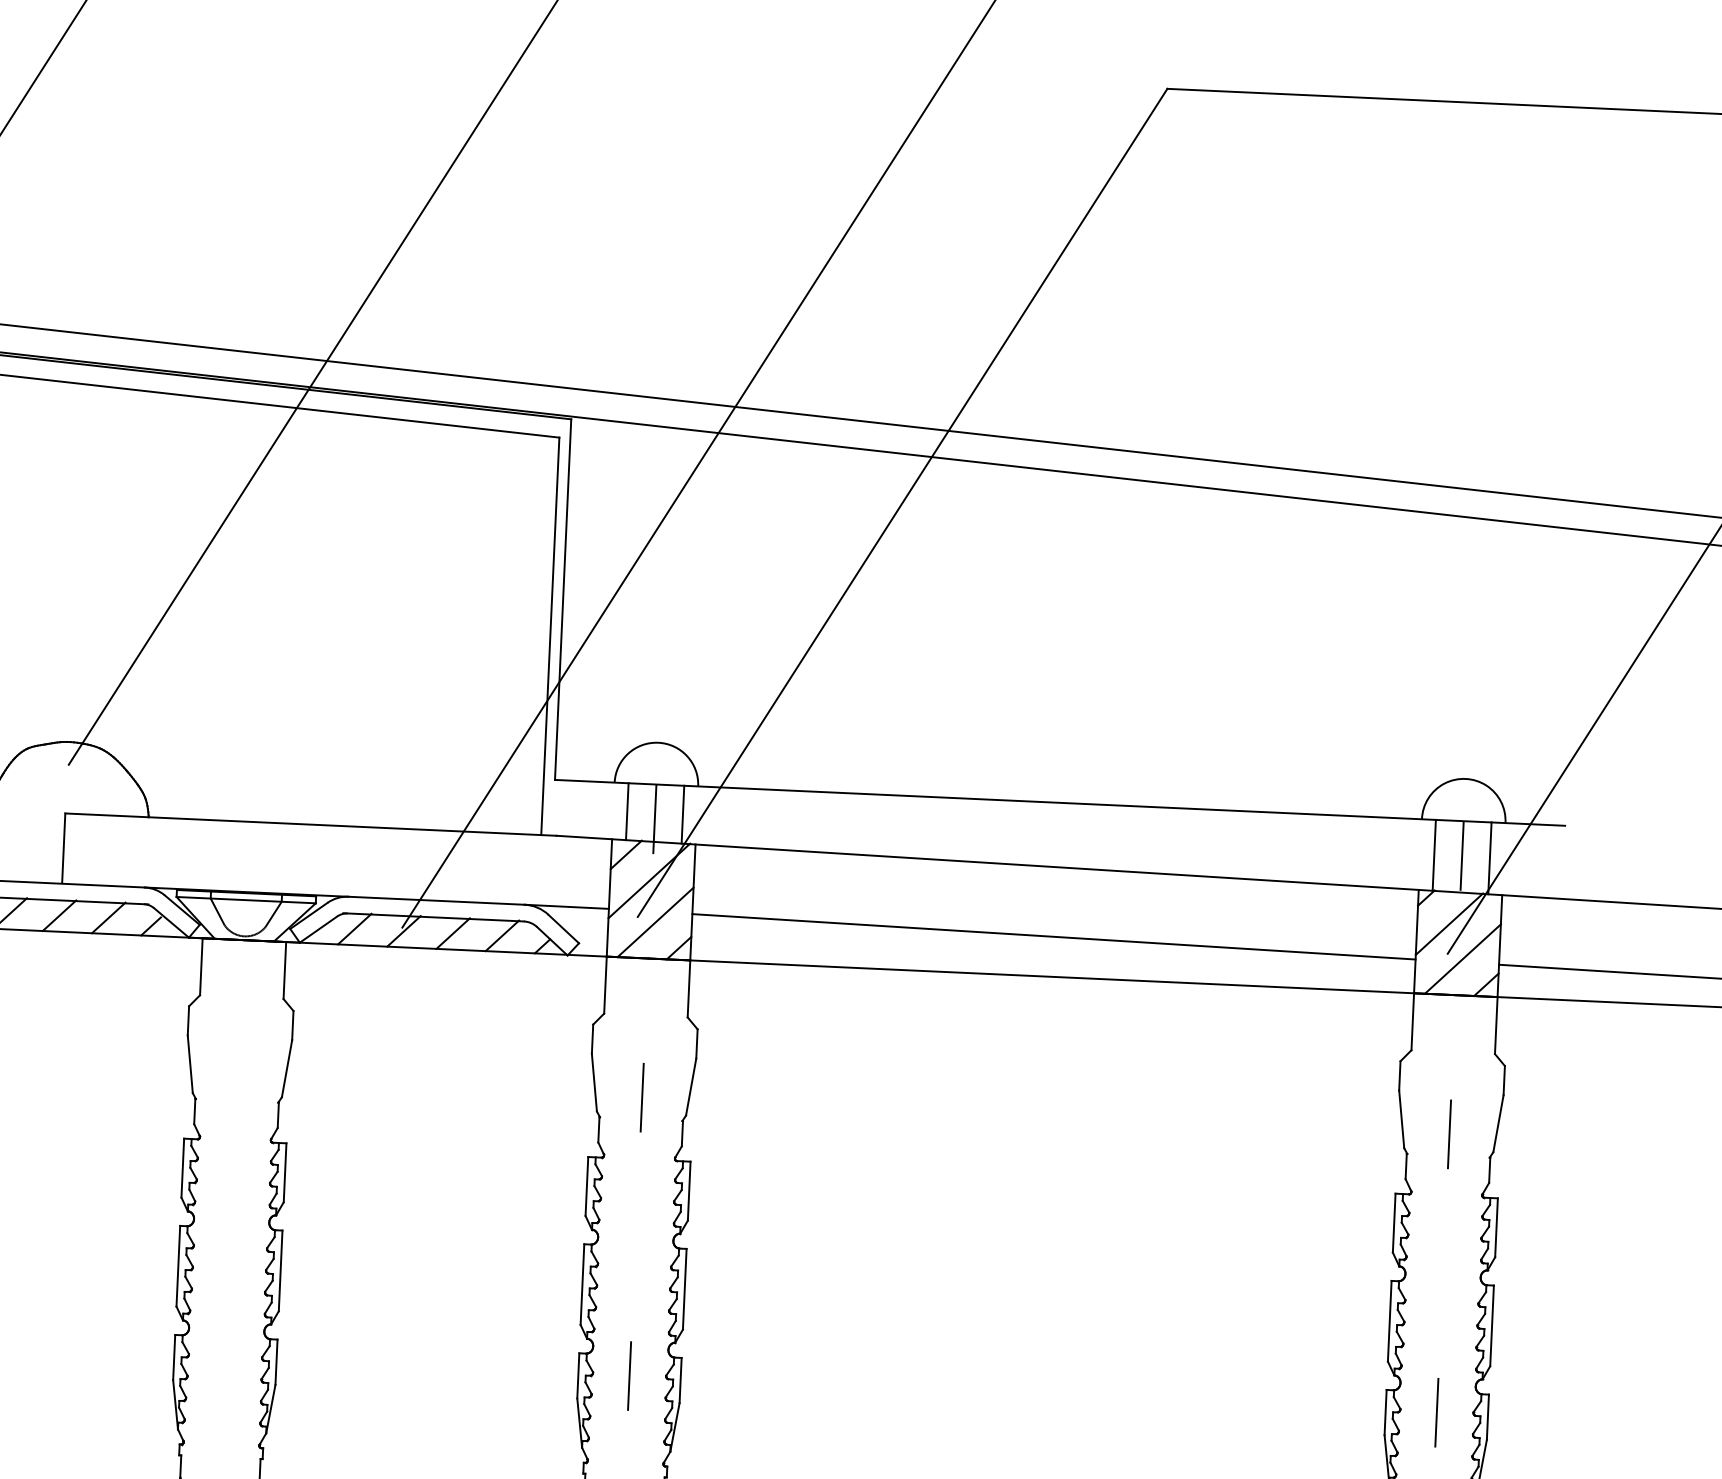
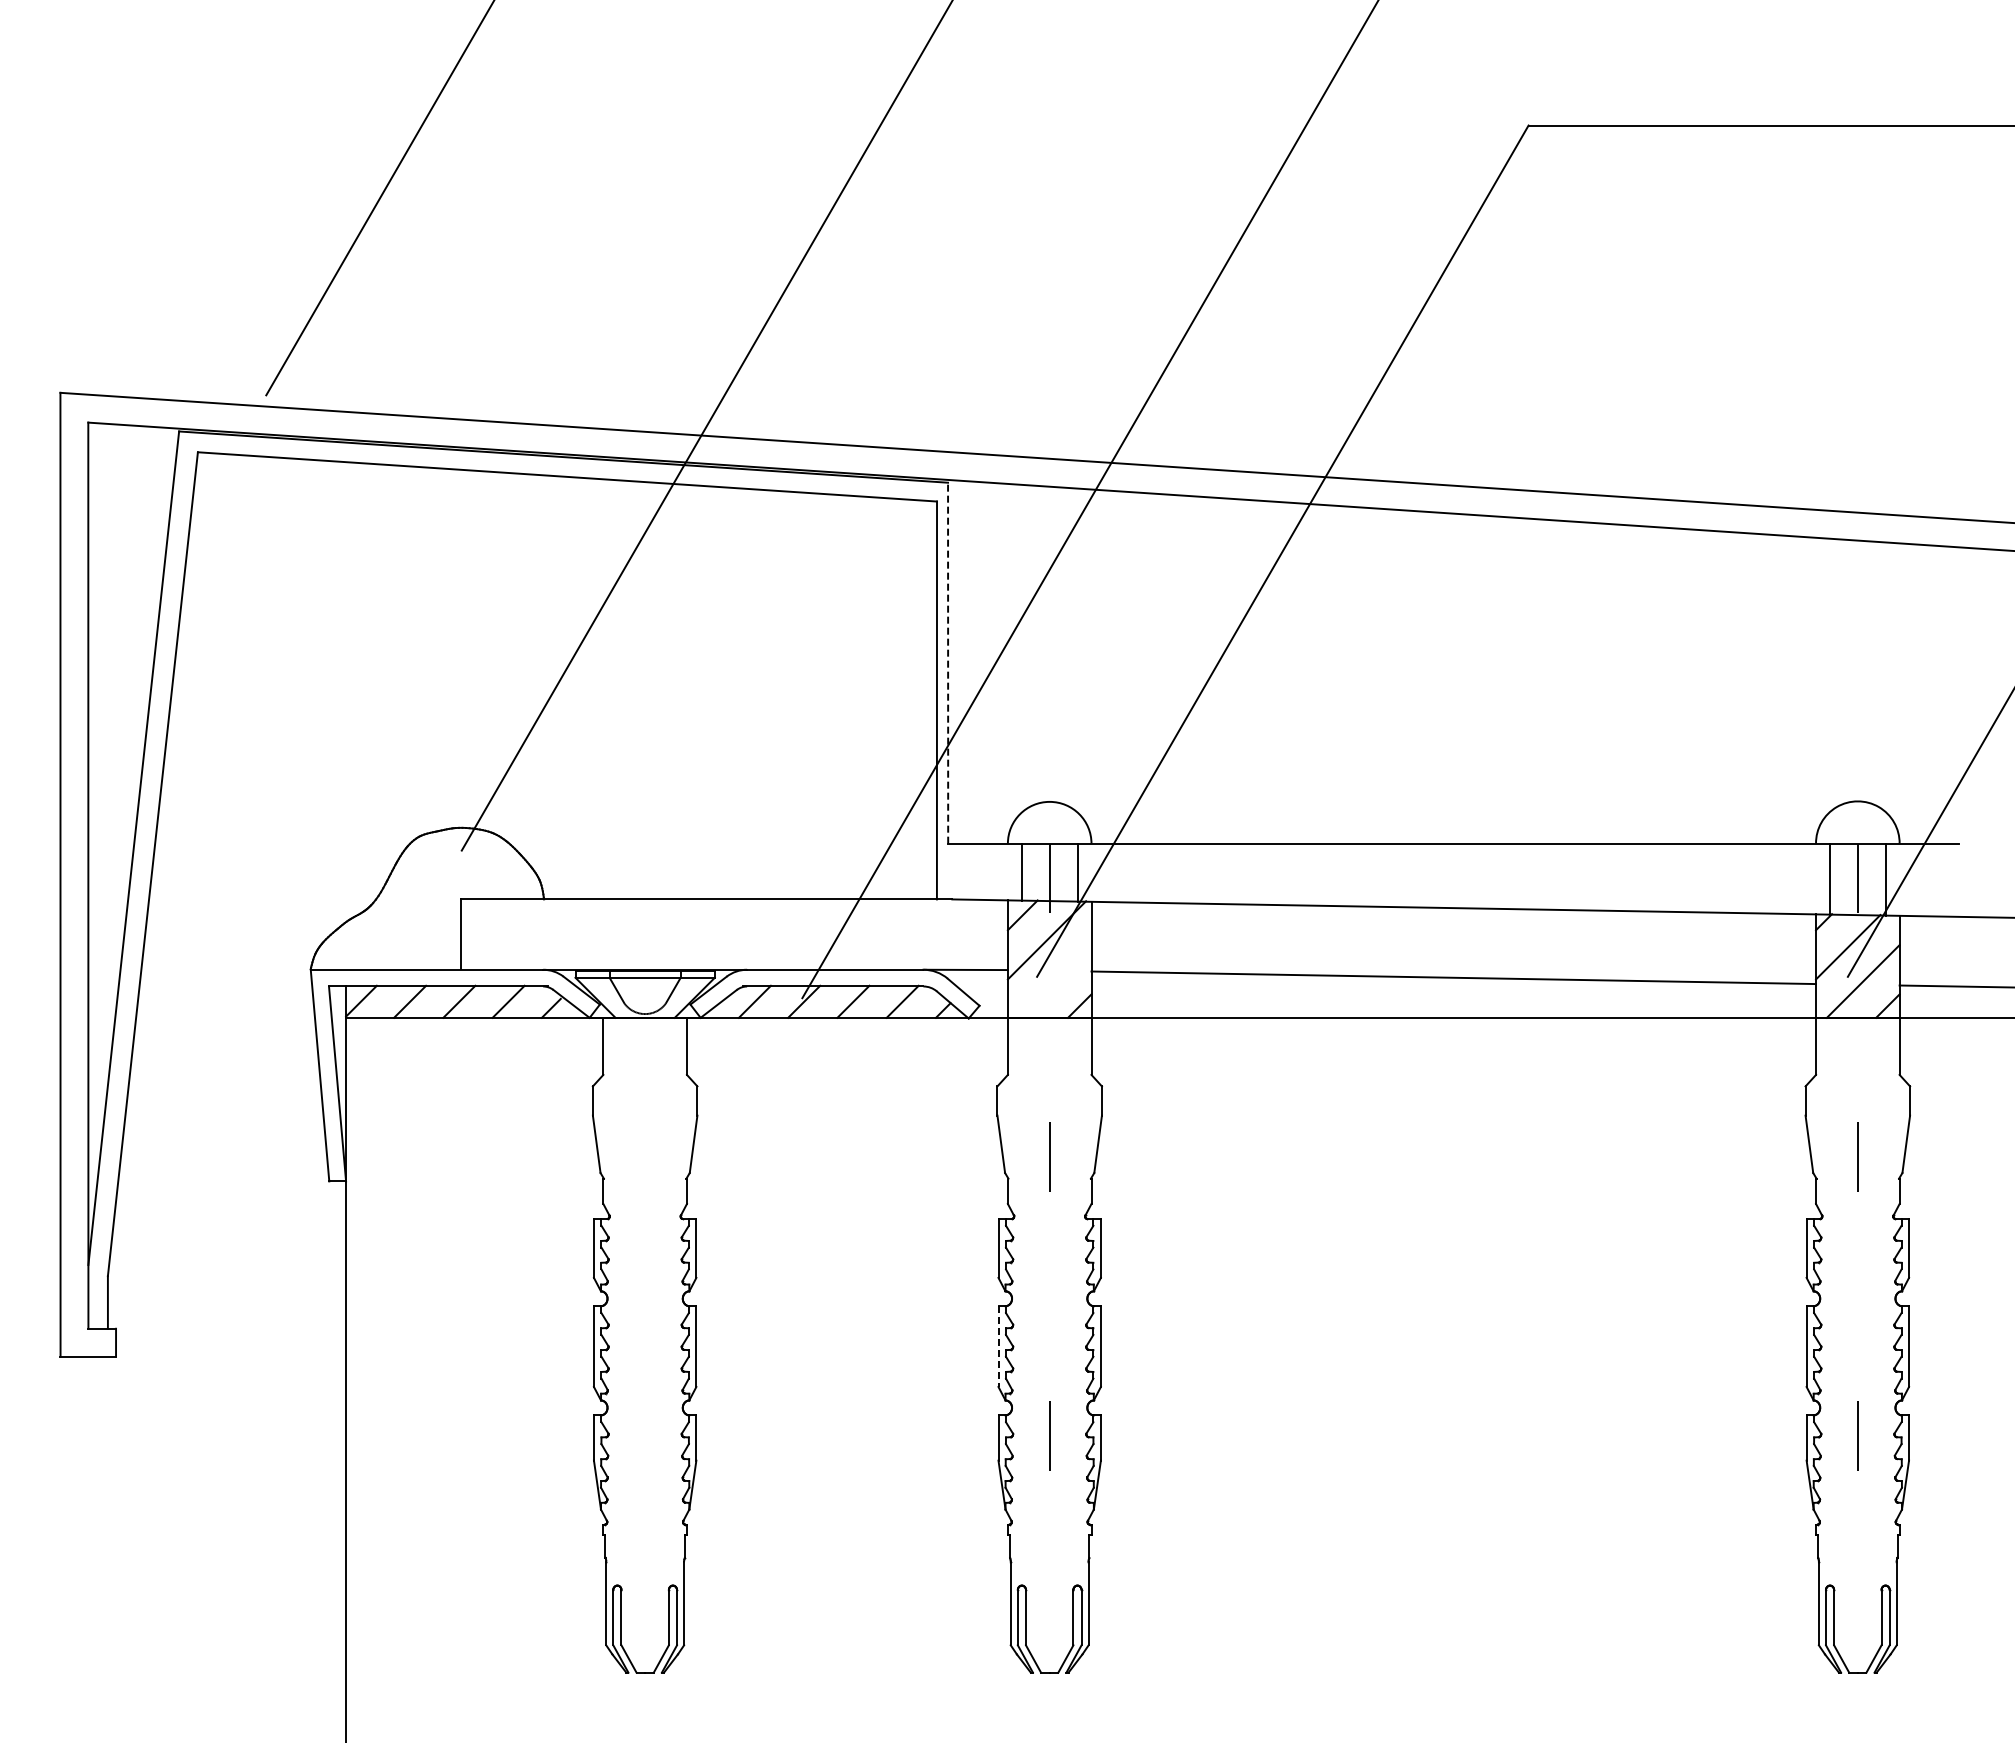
line: (563, 598) -> (948, 662), solid -> dashed
line: (654, 922) -> (1054, 981), removed
line: (582, 1285) -> (998, 1347), solid -> dashed

